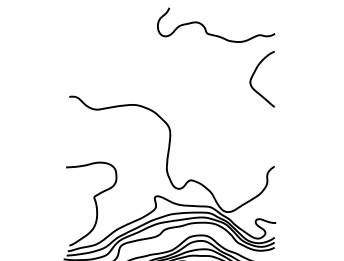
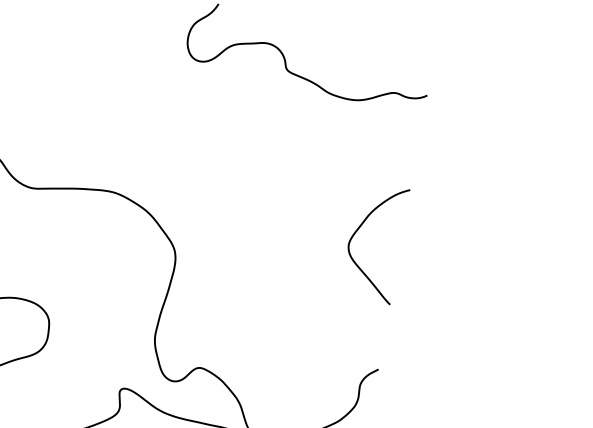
curve: (253, 76) -> (357, 233), moved

